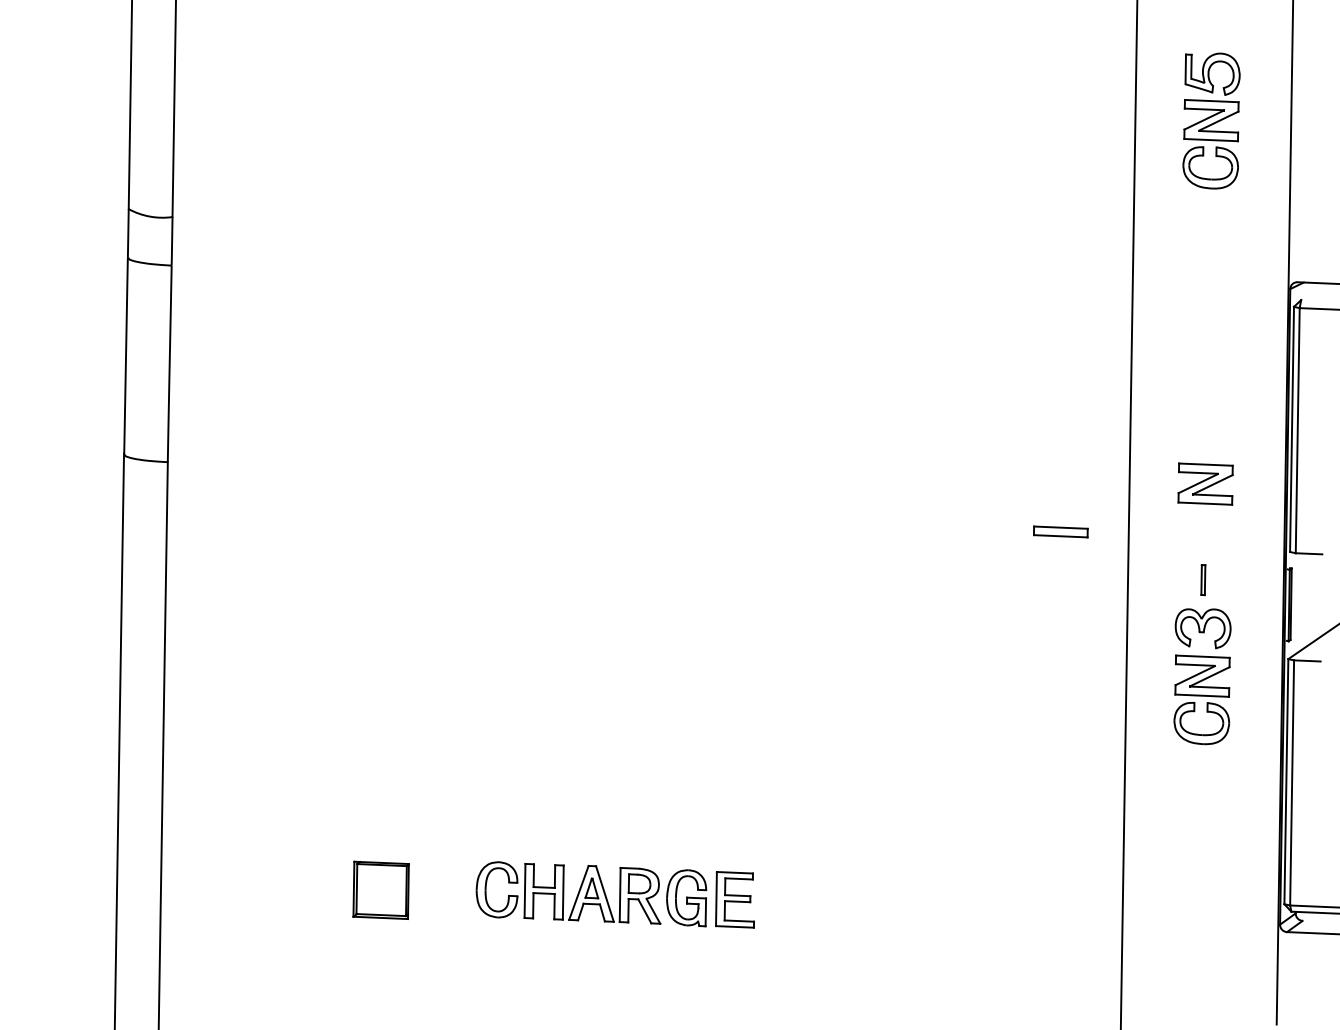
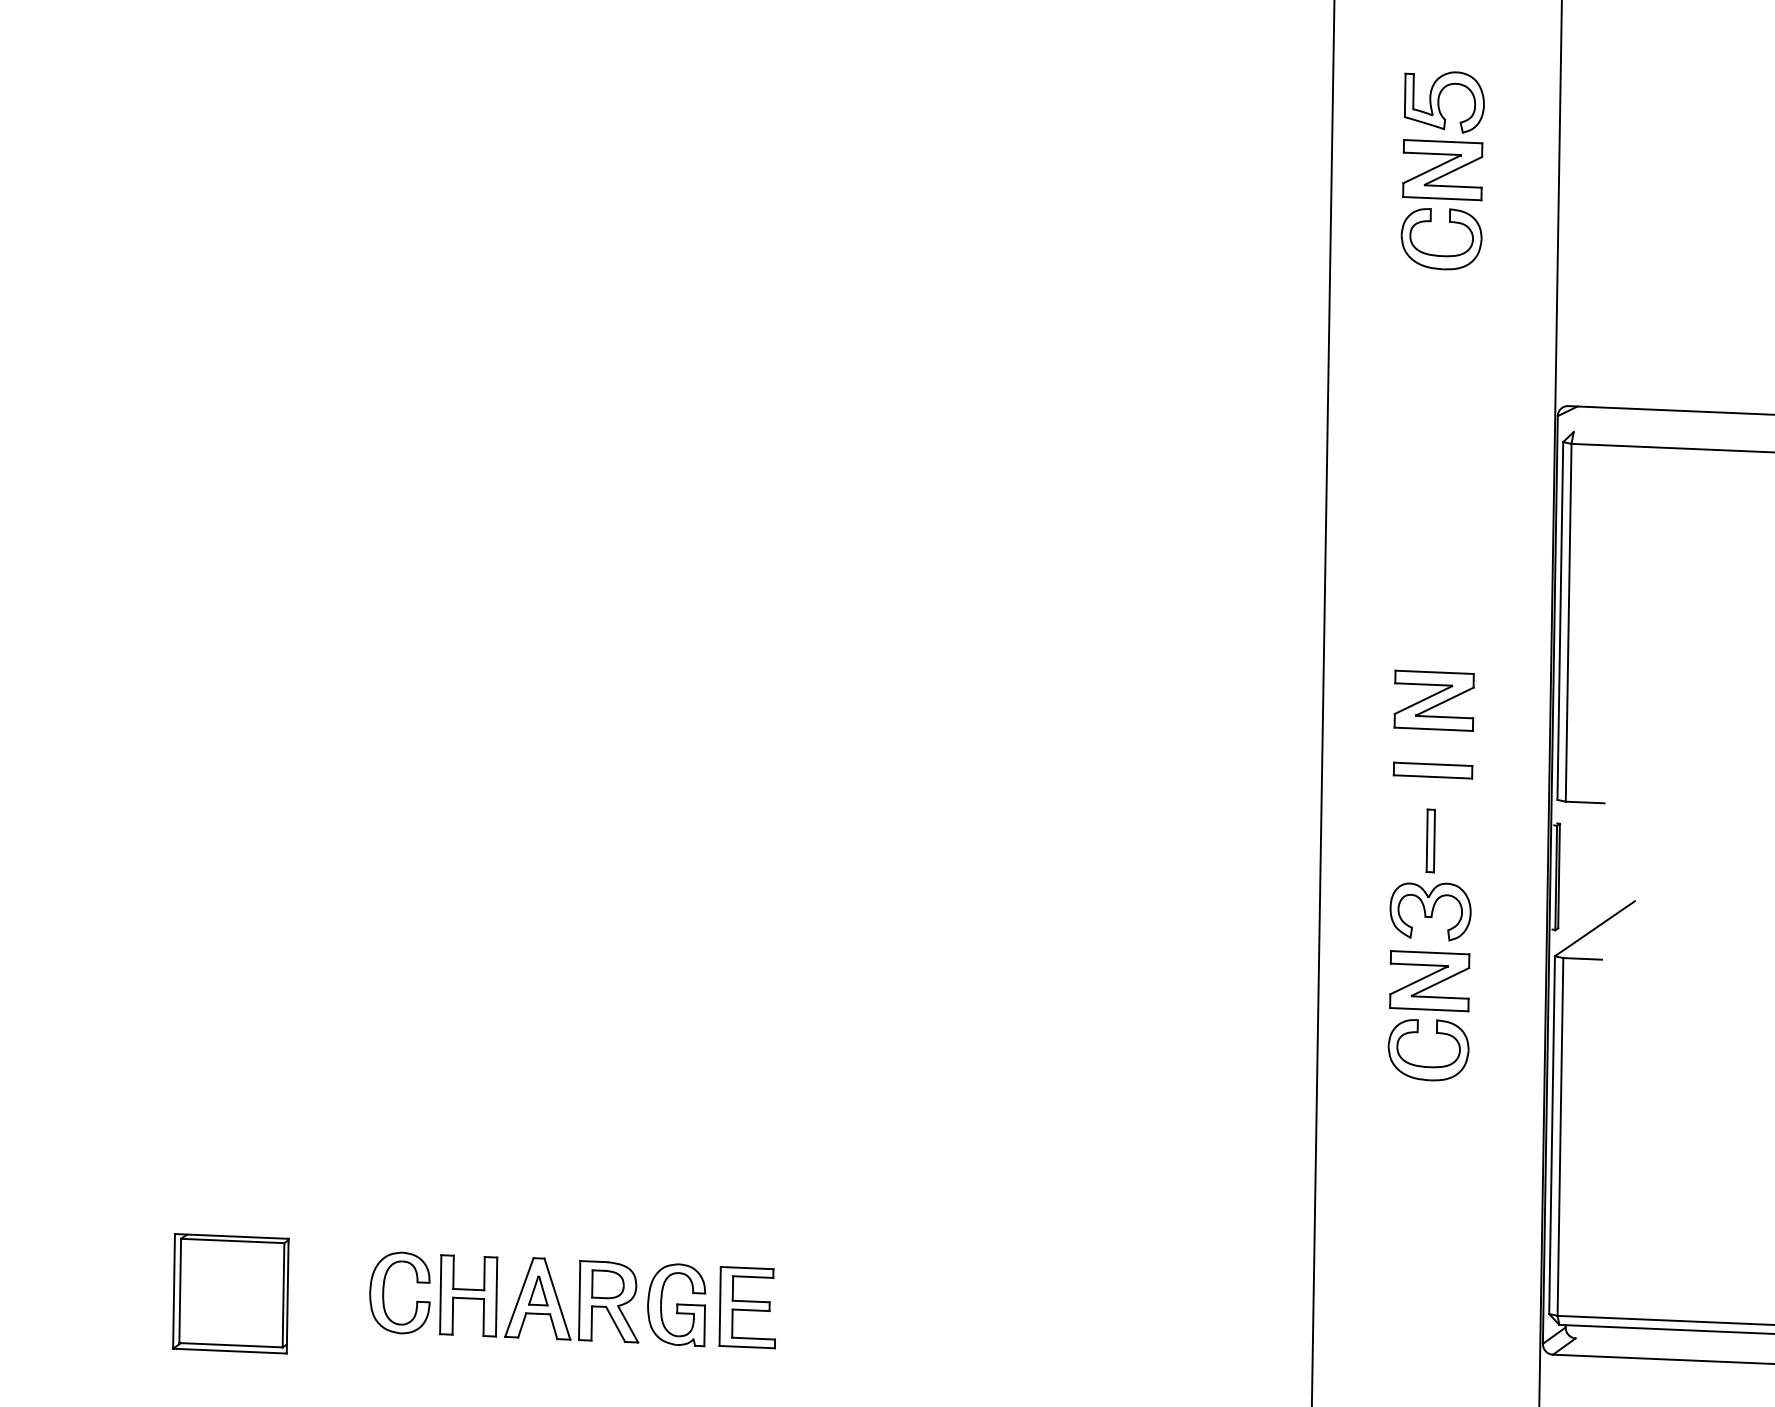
part: (1060, 531) -> (1432, 769), moved
part: (1203, 579) -> (1431, 840), size x1.43
part: (380, 890) -> (229, 1293), size x1.43

